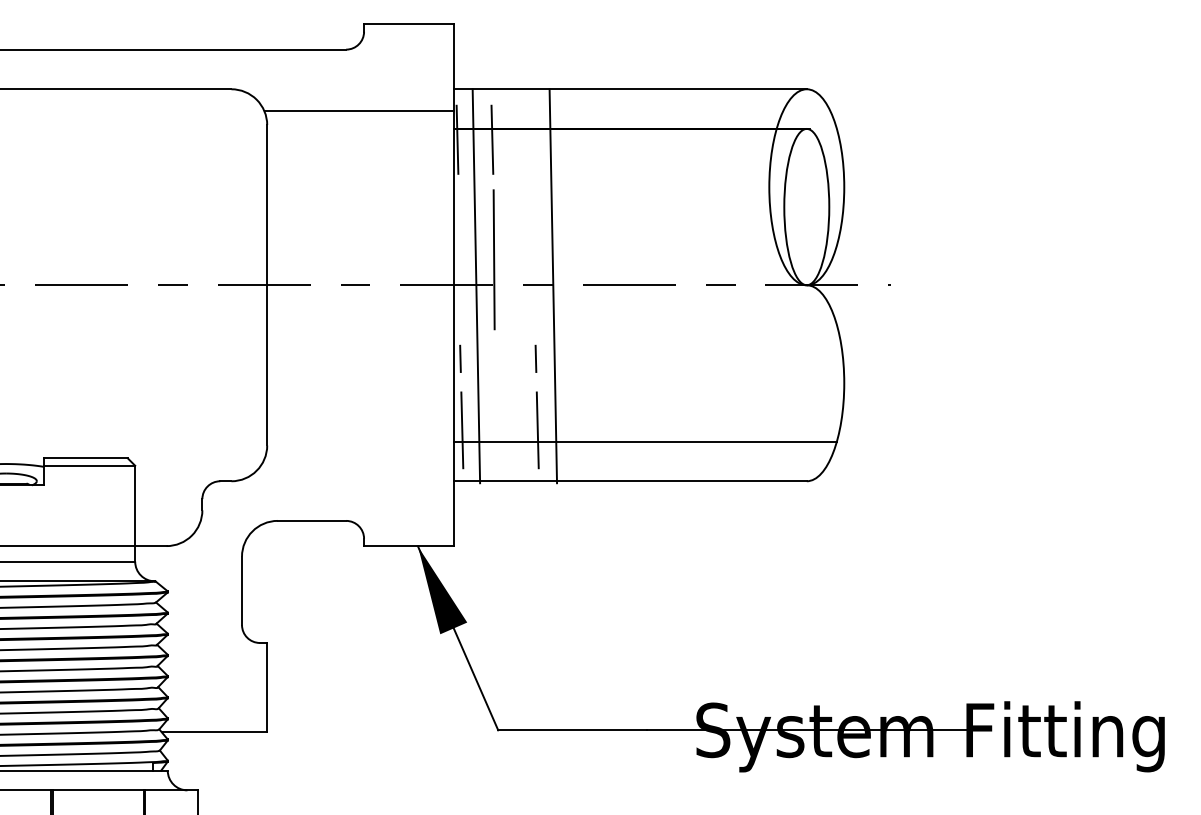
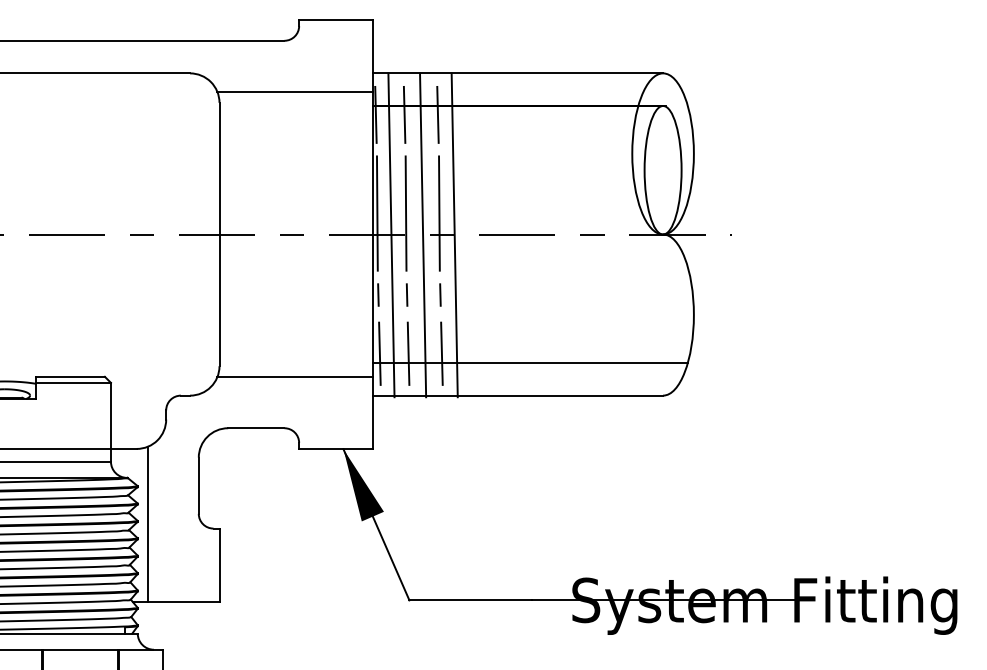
line: (532, 139) -> (437, 114), added
line: (458, 259) -> (376, 213), added
line: (534, 259) -> (439, 213), added
line: (515, 286) -> (423, 235), added
line: (494, 358) -> (406, 294), added
line: (497, 430) -> (408, 353), added
line: (358, 459) -> (294, 377), added
line: (179, 638) -> (147, 524), added

